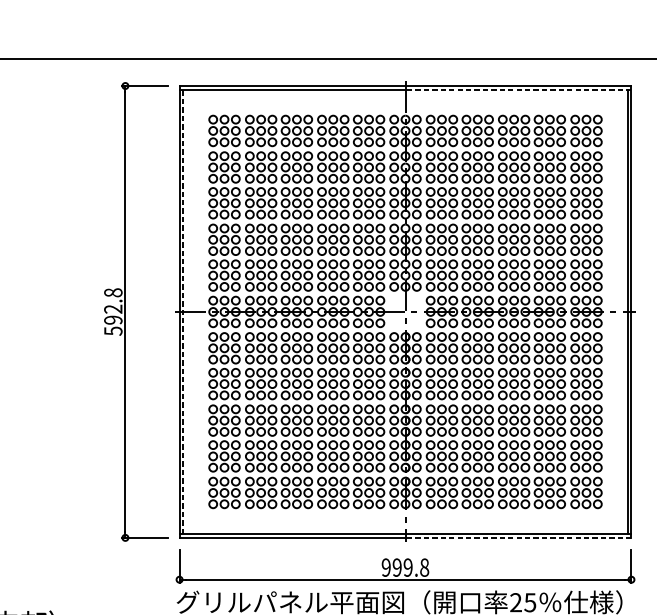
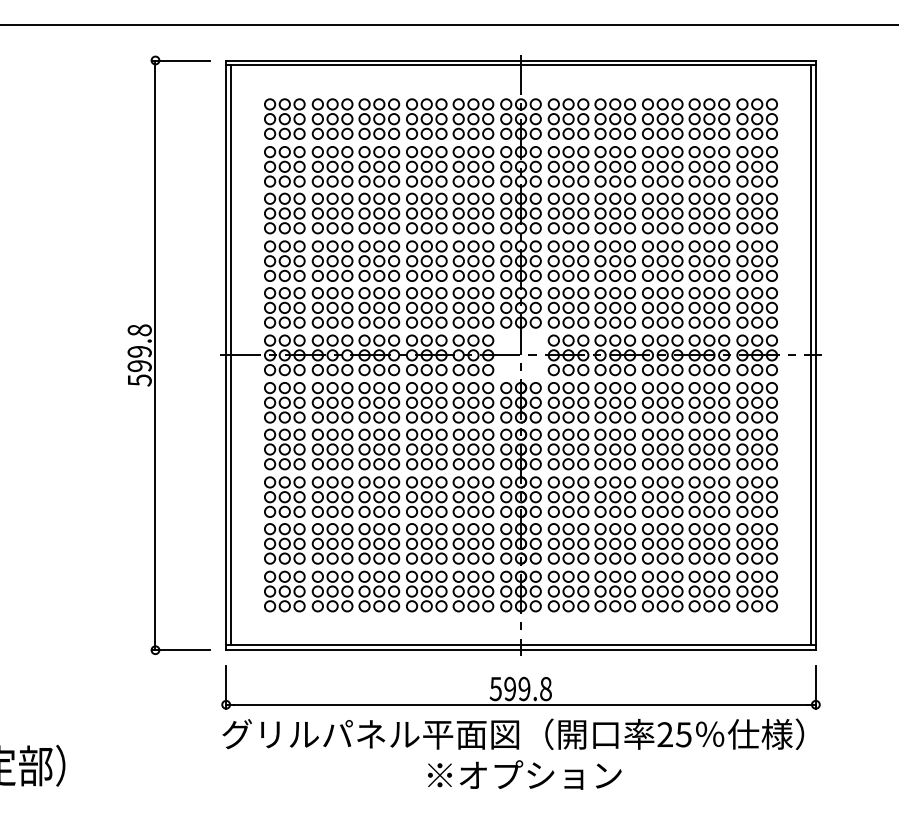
line: (517, 89) -> (667, 65), dashed -> solid
text: (113, 309) -> (139, 351), 592.8 -> 599.8
line: (183, 312) -> (231, 355), dashed -> solid
line: (517, 538) -> (667, 650), dashed -> solid
text: (385, 567) -> (495, 688), 999.8 -> 599.8

